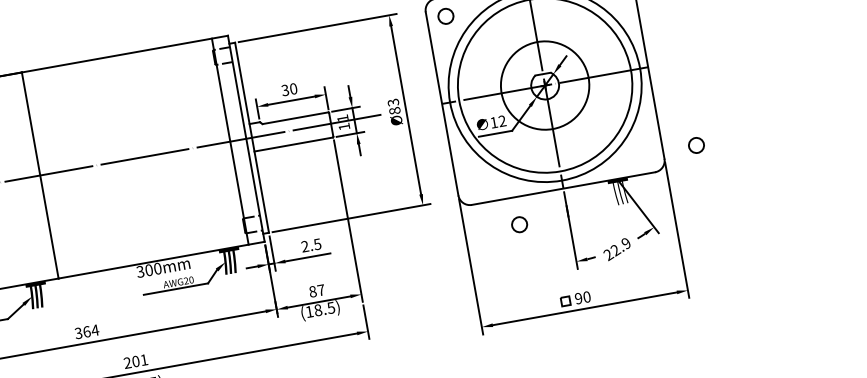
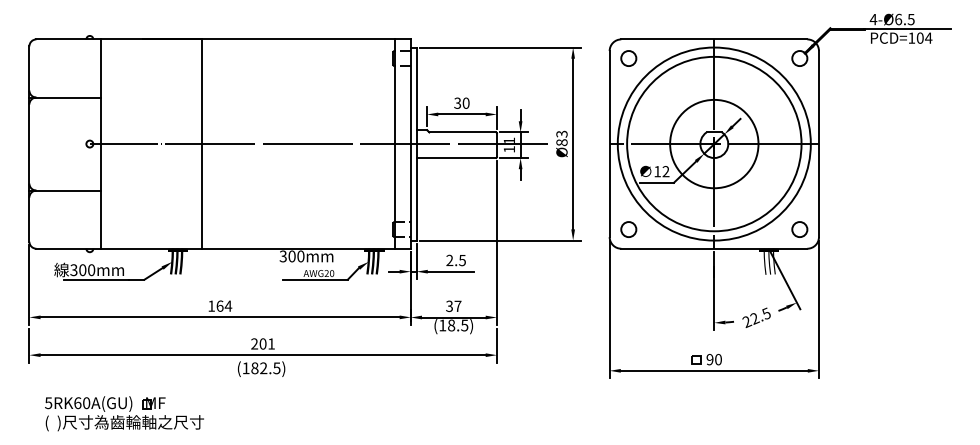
circle: (696, 145) -> (799, 229), moved
circle: (519, 224) -> (628, 229), moved
text: (626, 243) -> (766, 313), 22.9 -> 22.5
text: (312, 290) -> (449, 305), 87 -> 37
text: (78, 332) -> (211, 305), 364 -> 164

